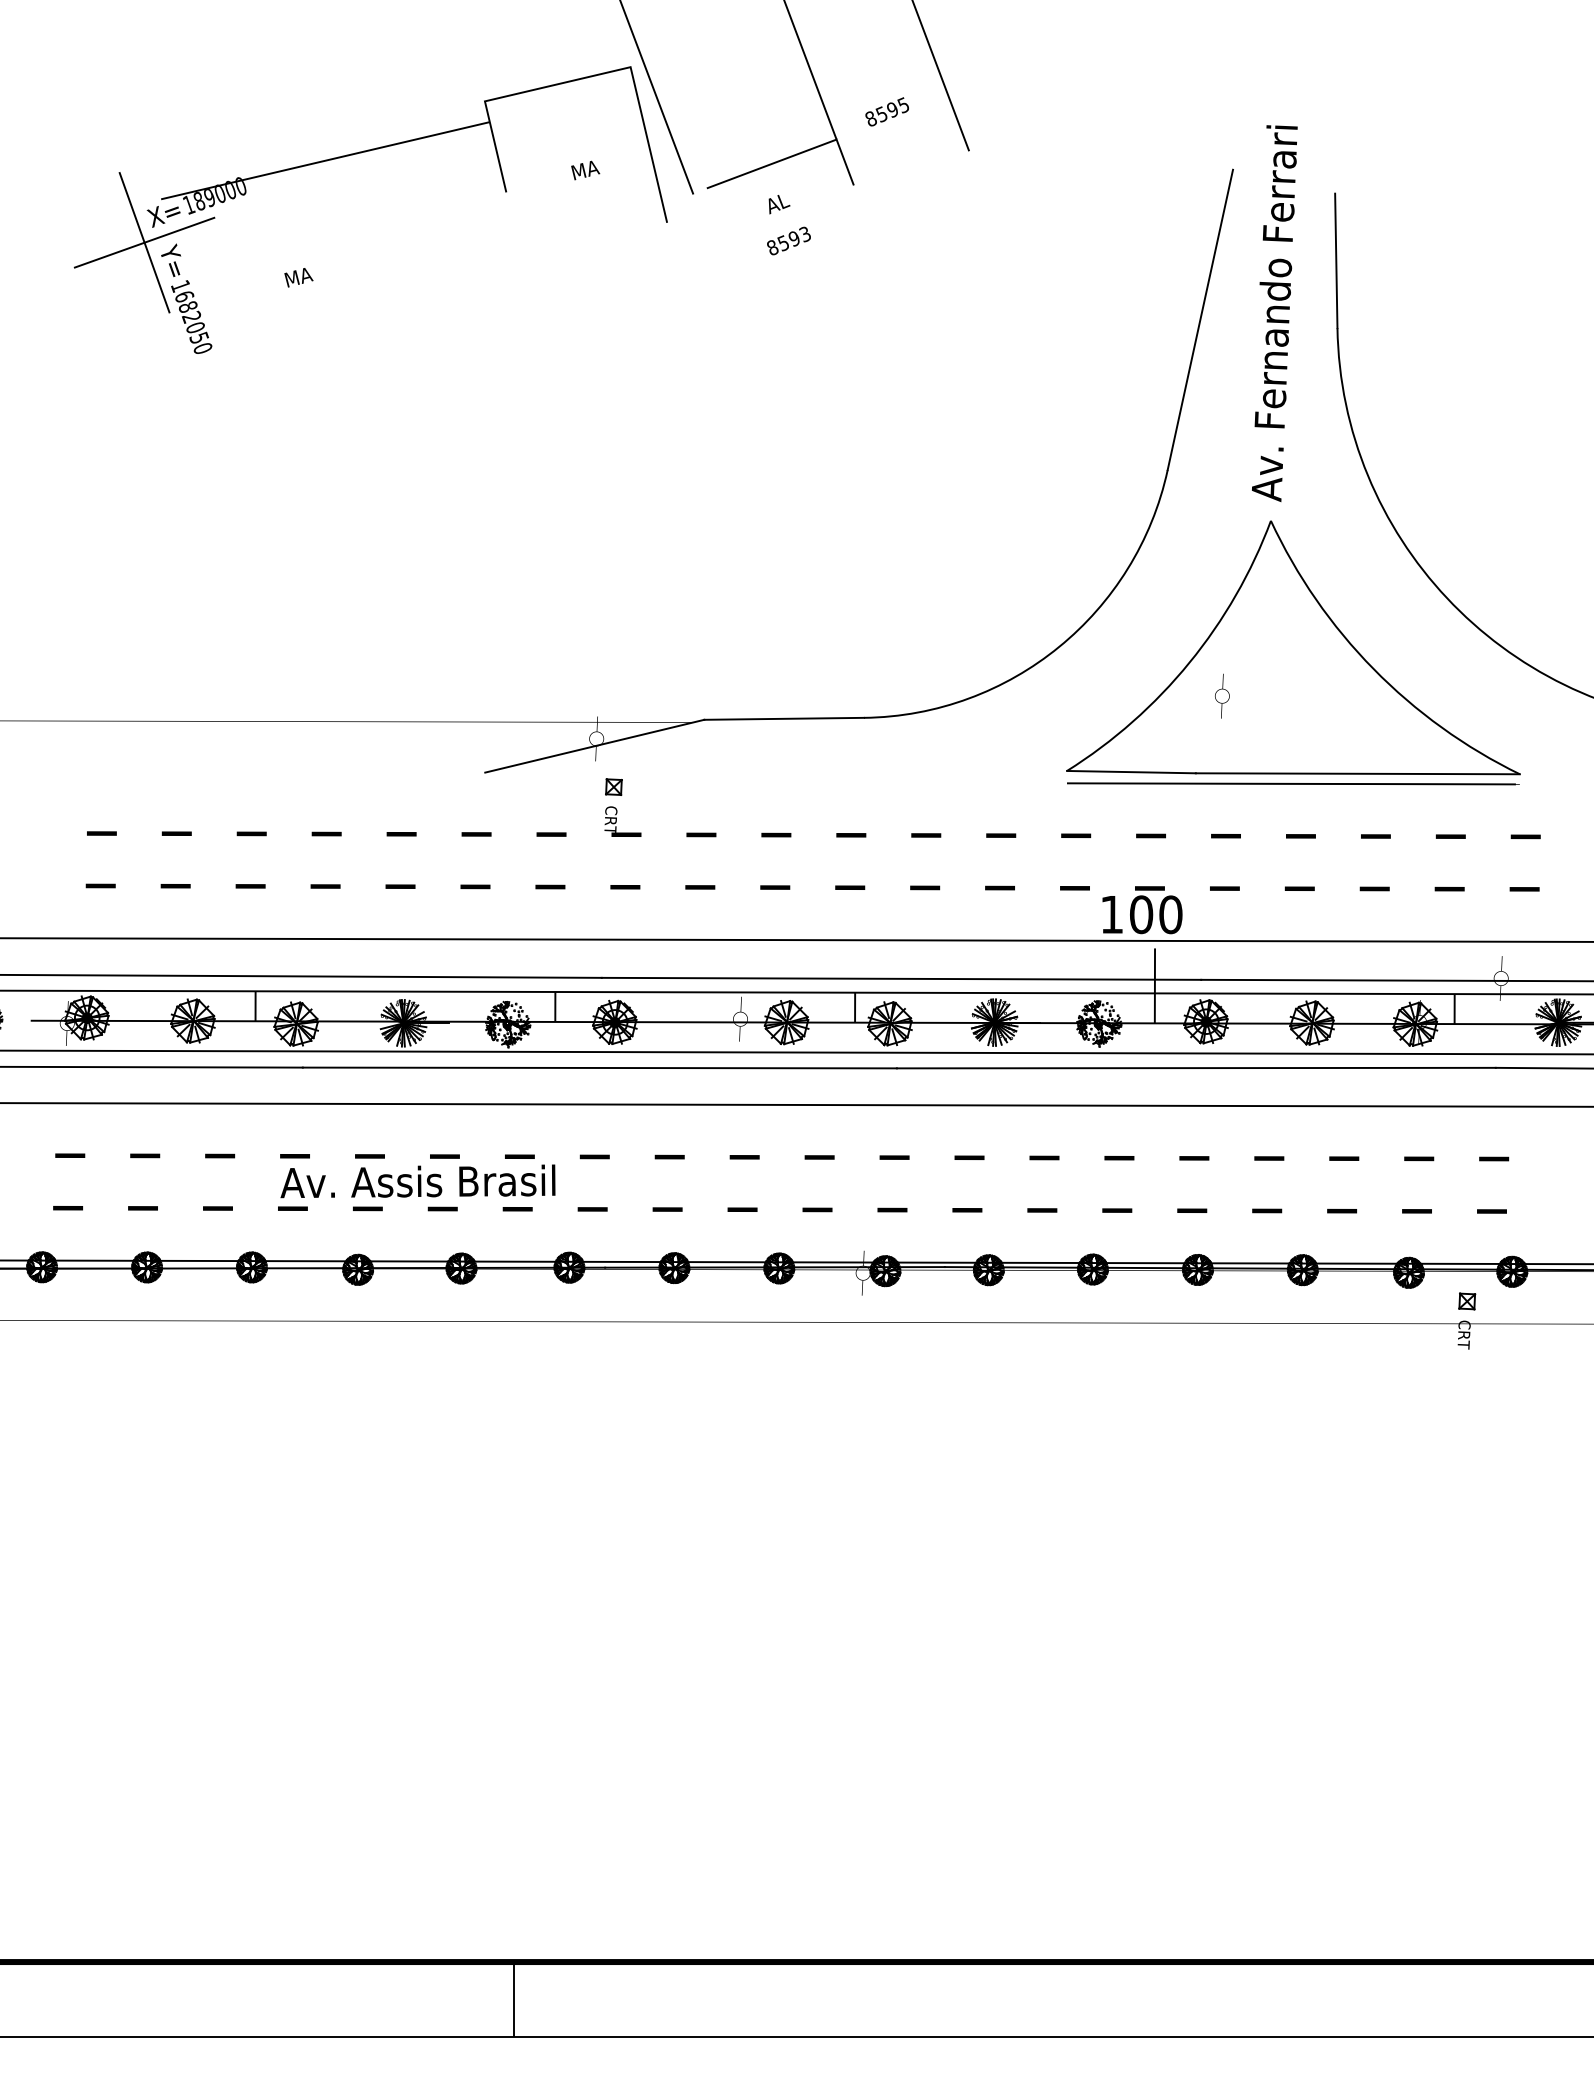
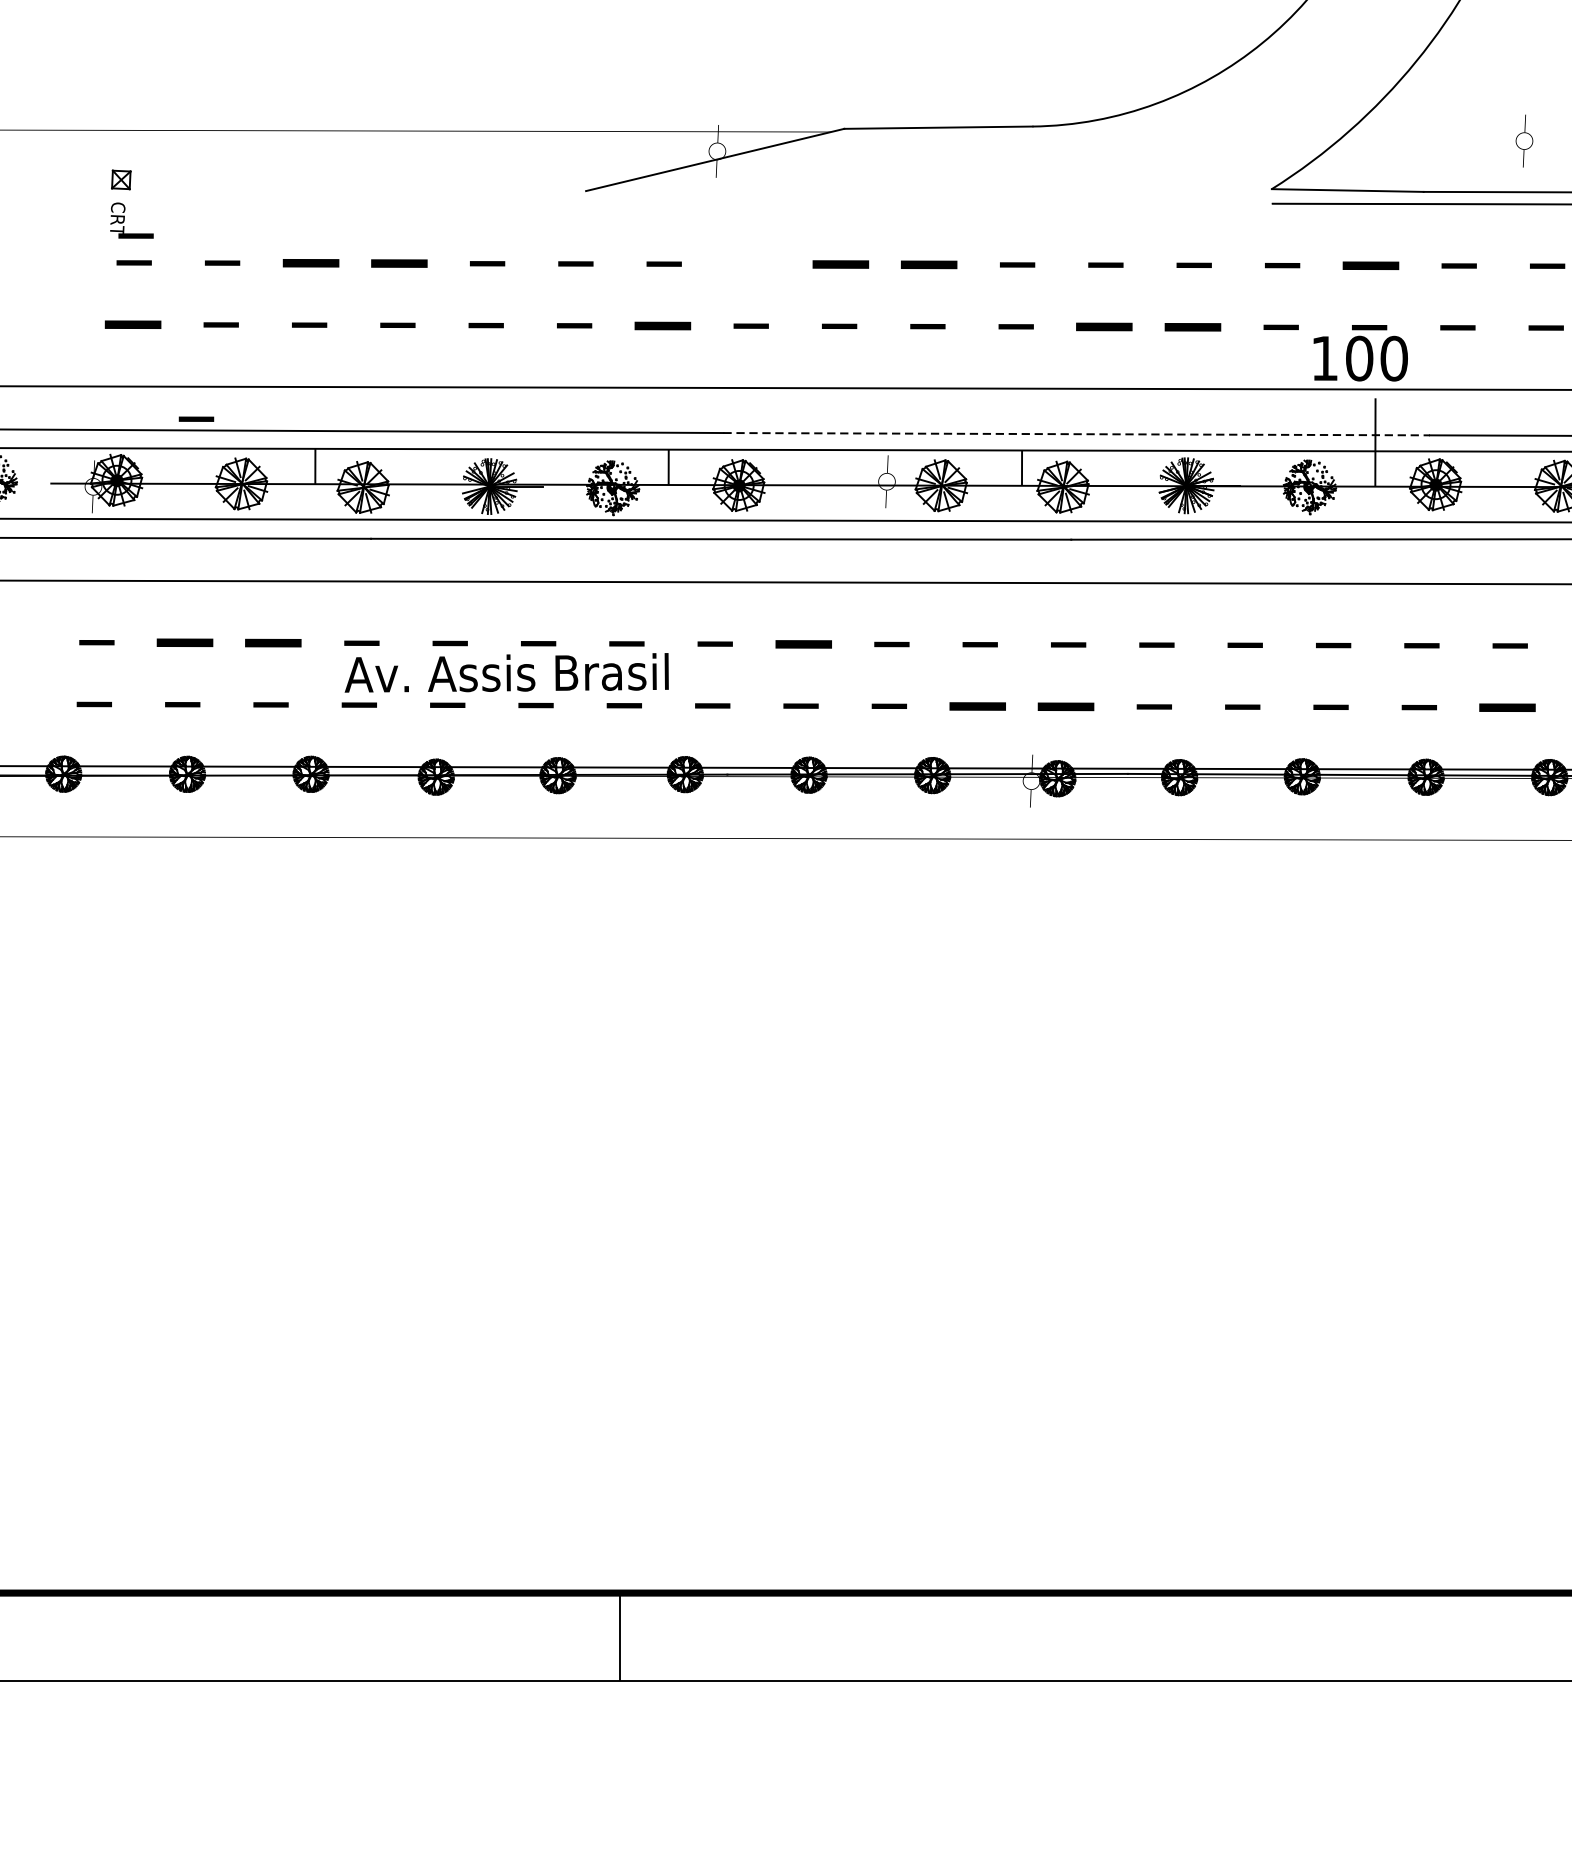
part: (1222, 695) -> (1524, 140), moved
part: (622, 807) -> (131, 203), moved
part: (251, 833) -> (310, 262), size x1.6
part: (326, 833) -> (398, 262), size x1.6
part: (701, 834) -> (840, 264), size x1.6
part: (776, 834) -> (929, 264), size x1.6
part: (1150, 835) -> (1370, 265), size x1.6
part: (100, 885) -> (132, 324), size x1.6
part: (550, 886) -> (662, 325), size x1.6
part: (925, 887) -> (1105, 326), size x1.6
part: (999, 887) -> (1192, 326), size x1.6
line: (154, 966) -> (196, 419), added
line: (901, 978) -> (1076, 433), solid -> dashed
part: (145, 1155) -> (185, 642), size x1.6
part: (220, 1155) -> (274, 642), size x1.6
part: (669, 1156) -> (803, 643), size x1.6
part: (817, 1209) -> (977, 706), size x1.6
part: (892, 1209) -> (1066, 706), size x1.6
part: (1267, 1210) -> (1508, 707), size x1.6

